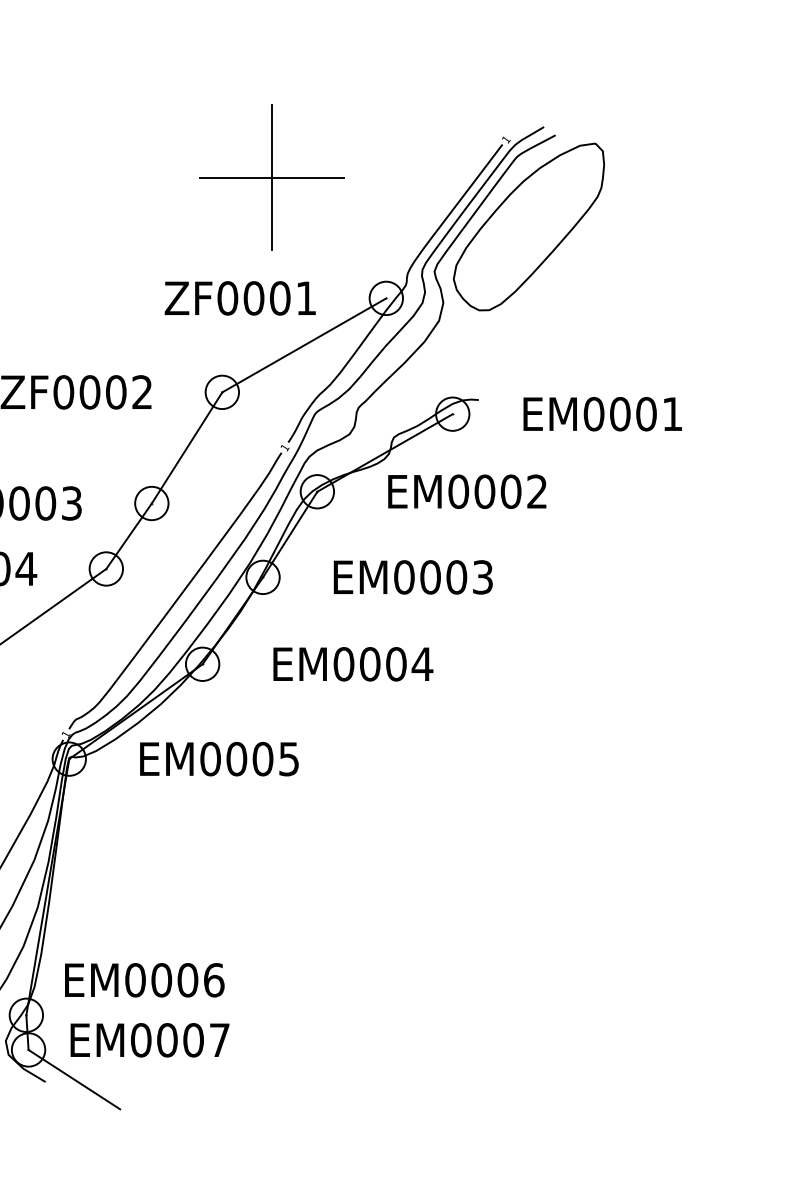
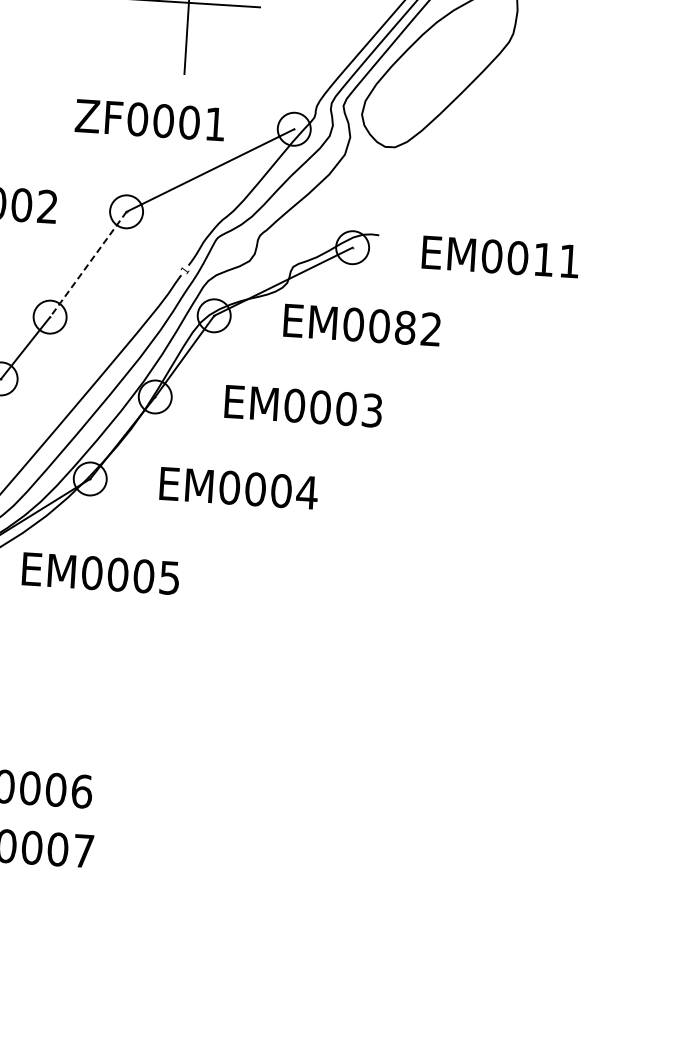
text: (646, 414) -> (543, 260), EM0001 -> EM0011
line: (187, 447) -> (88, 264), solid -> dashed
text: (510, 491) -> (404, 327), EM0002 -> EM0082

